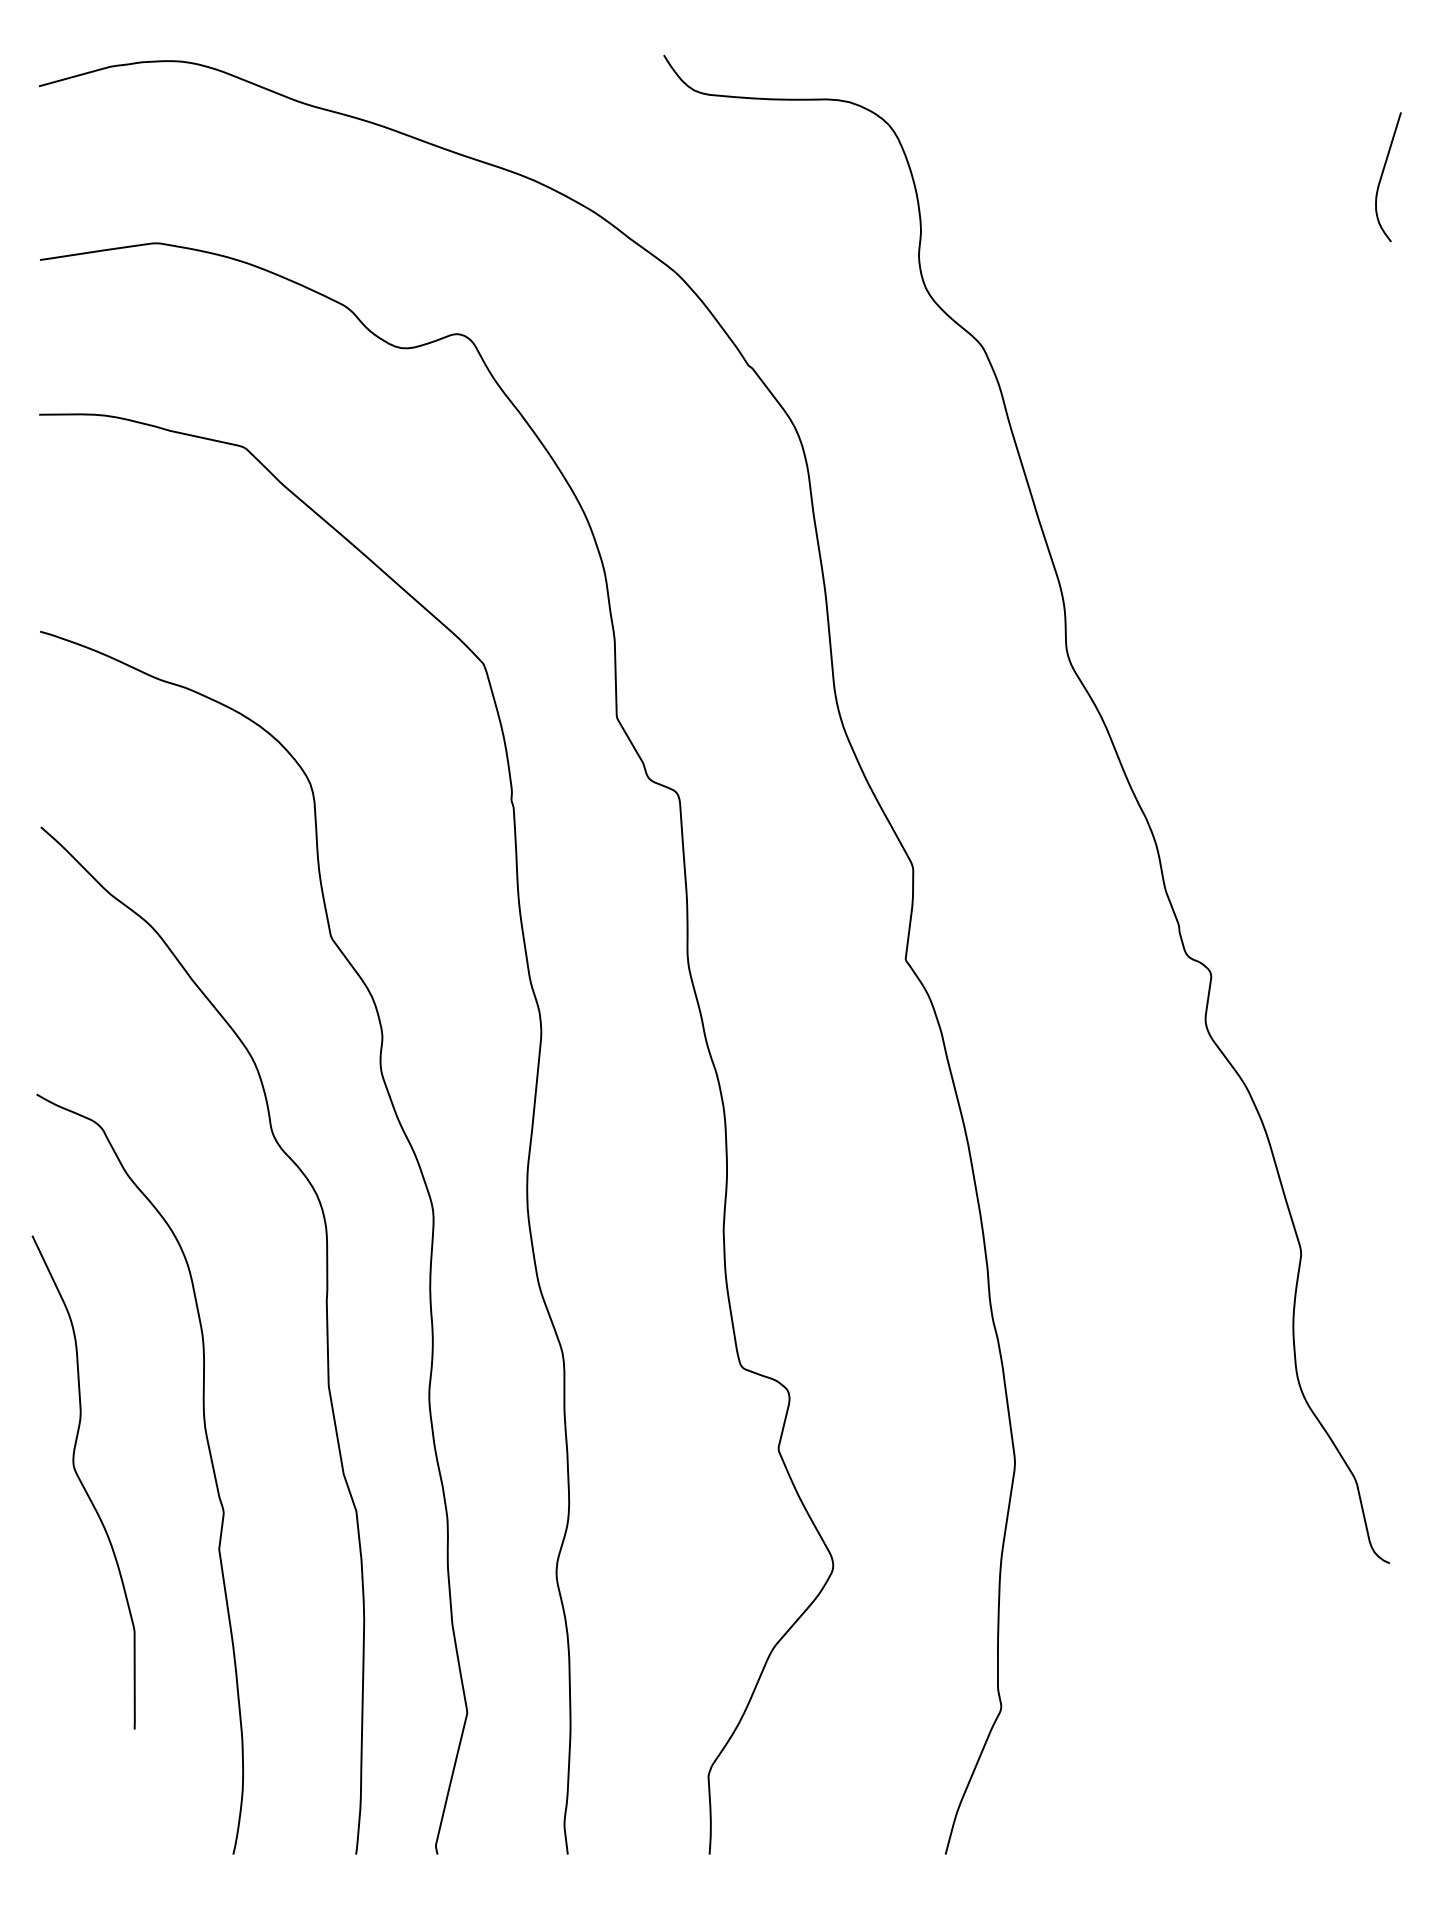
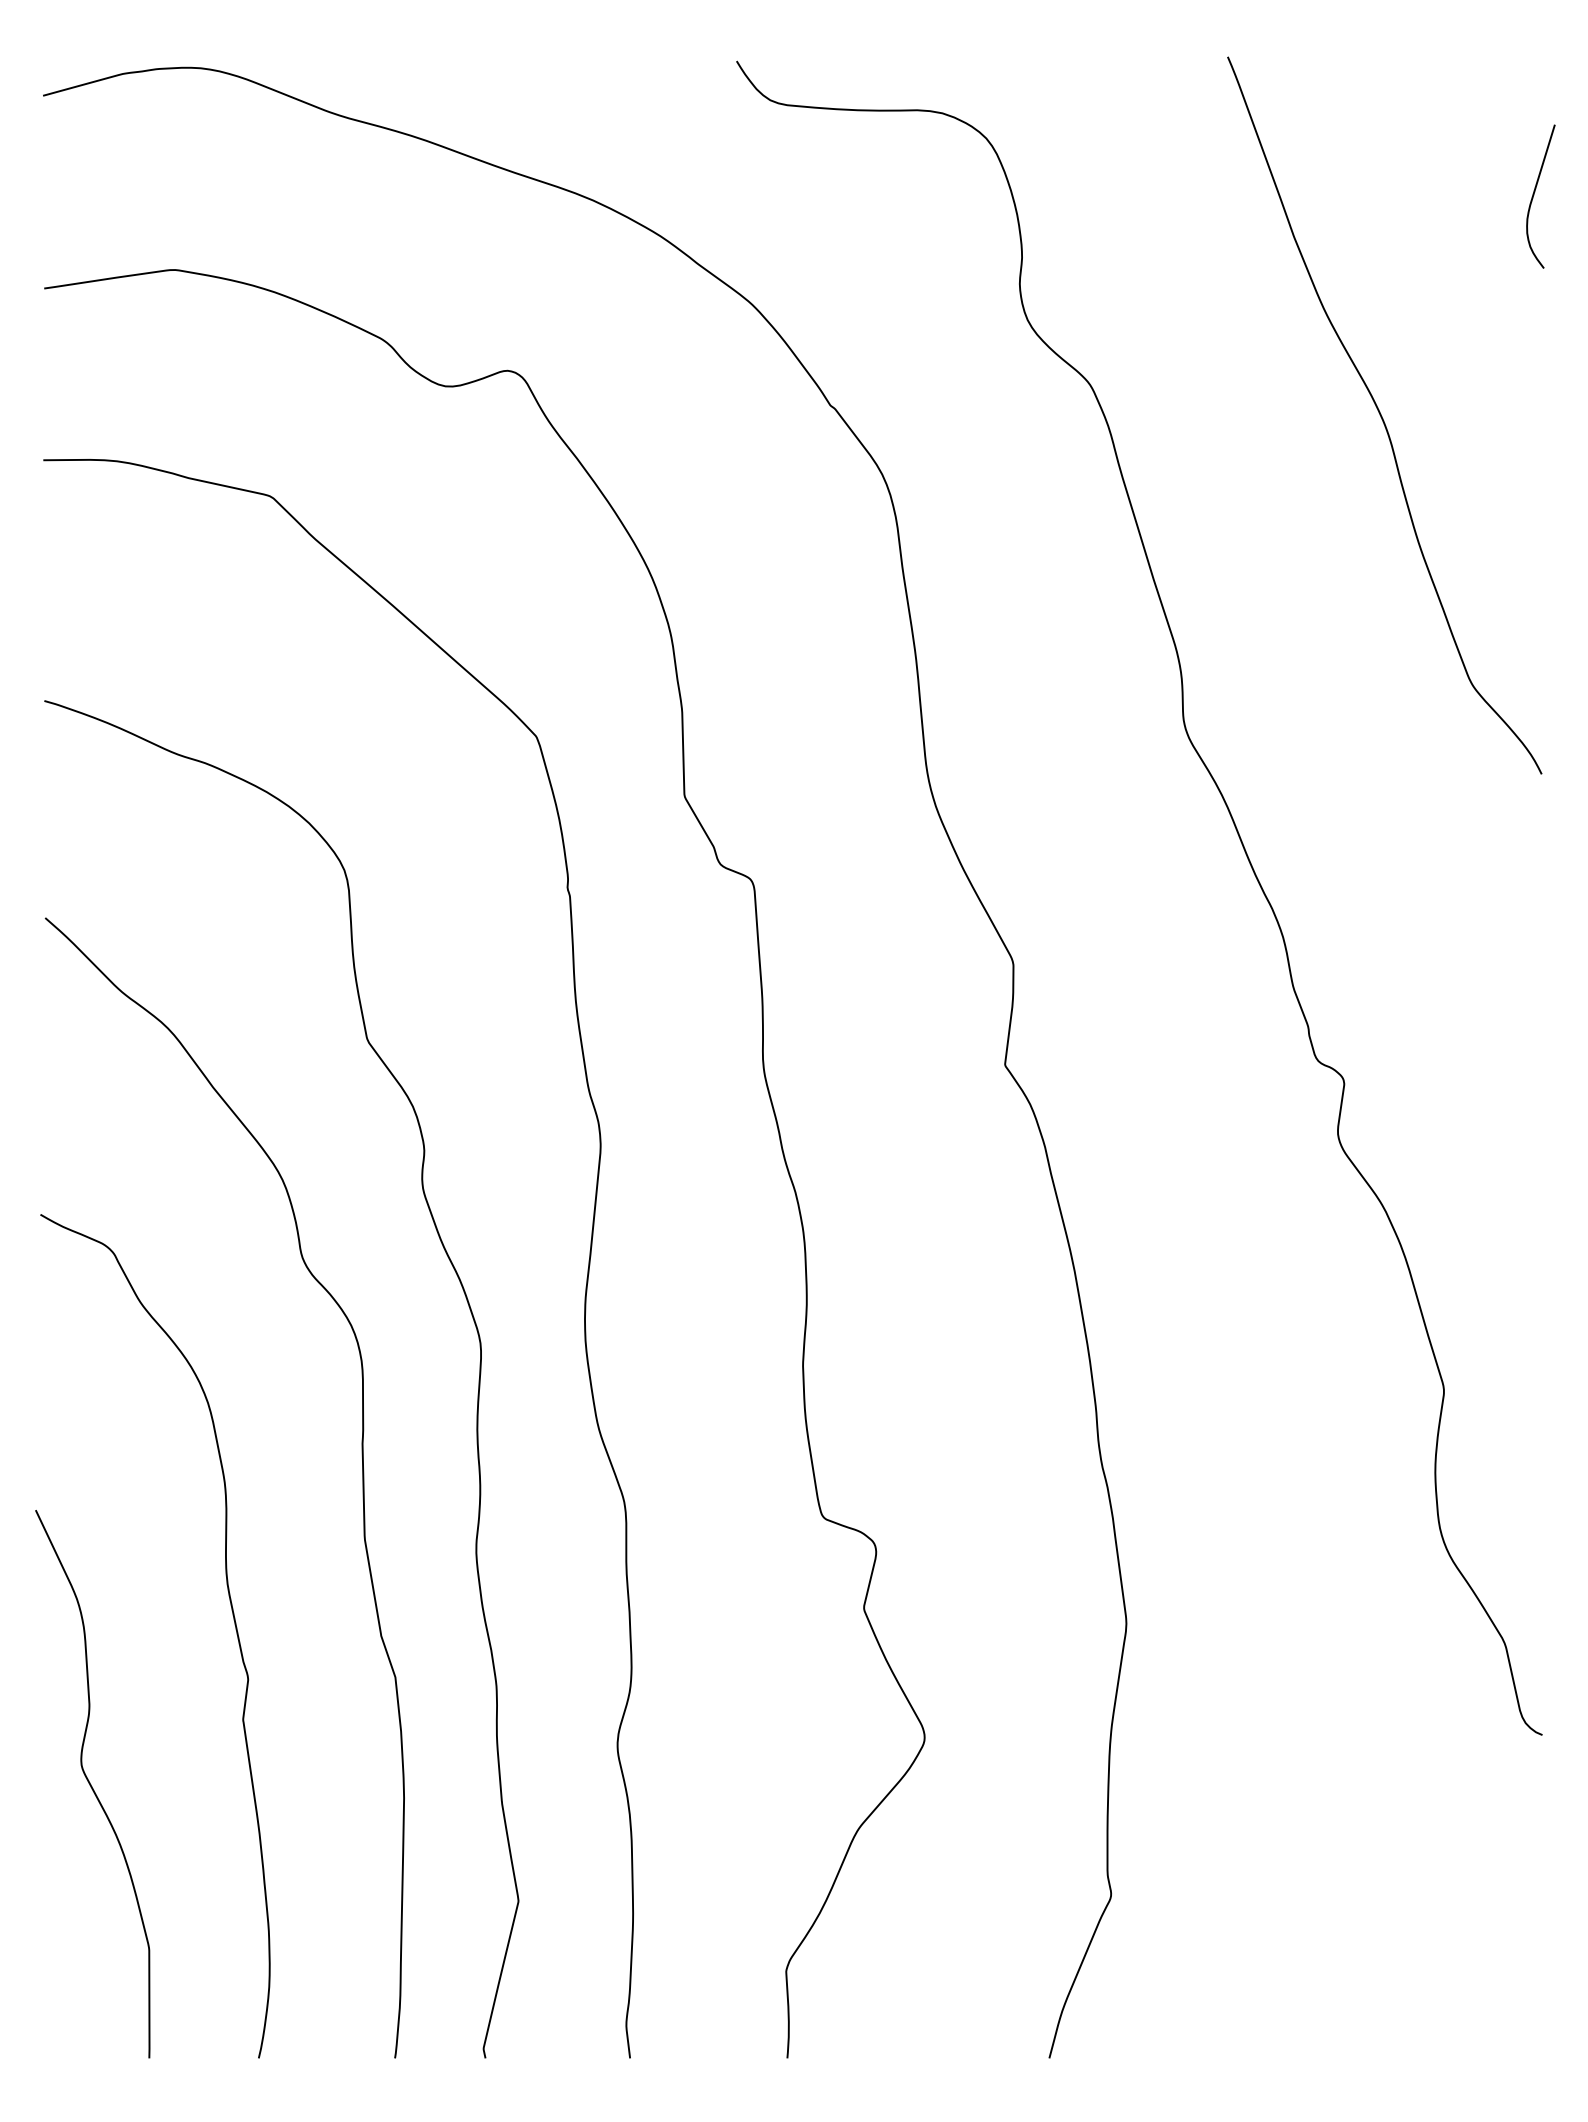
curve: (1245, 374) -> (1382, 415), added
curve: (82, 1482) -> (91, 1784), moved

